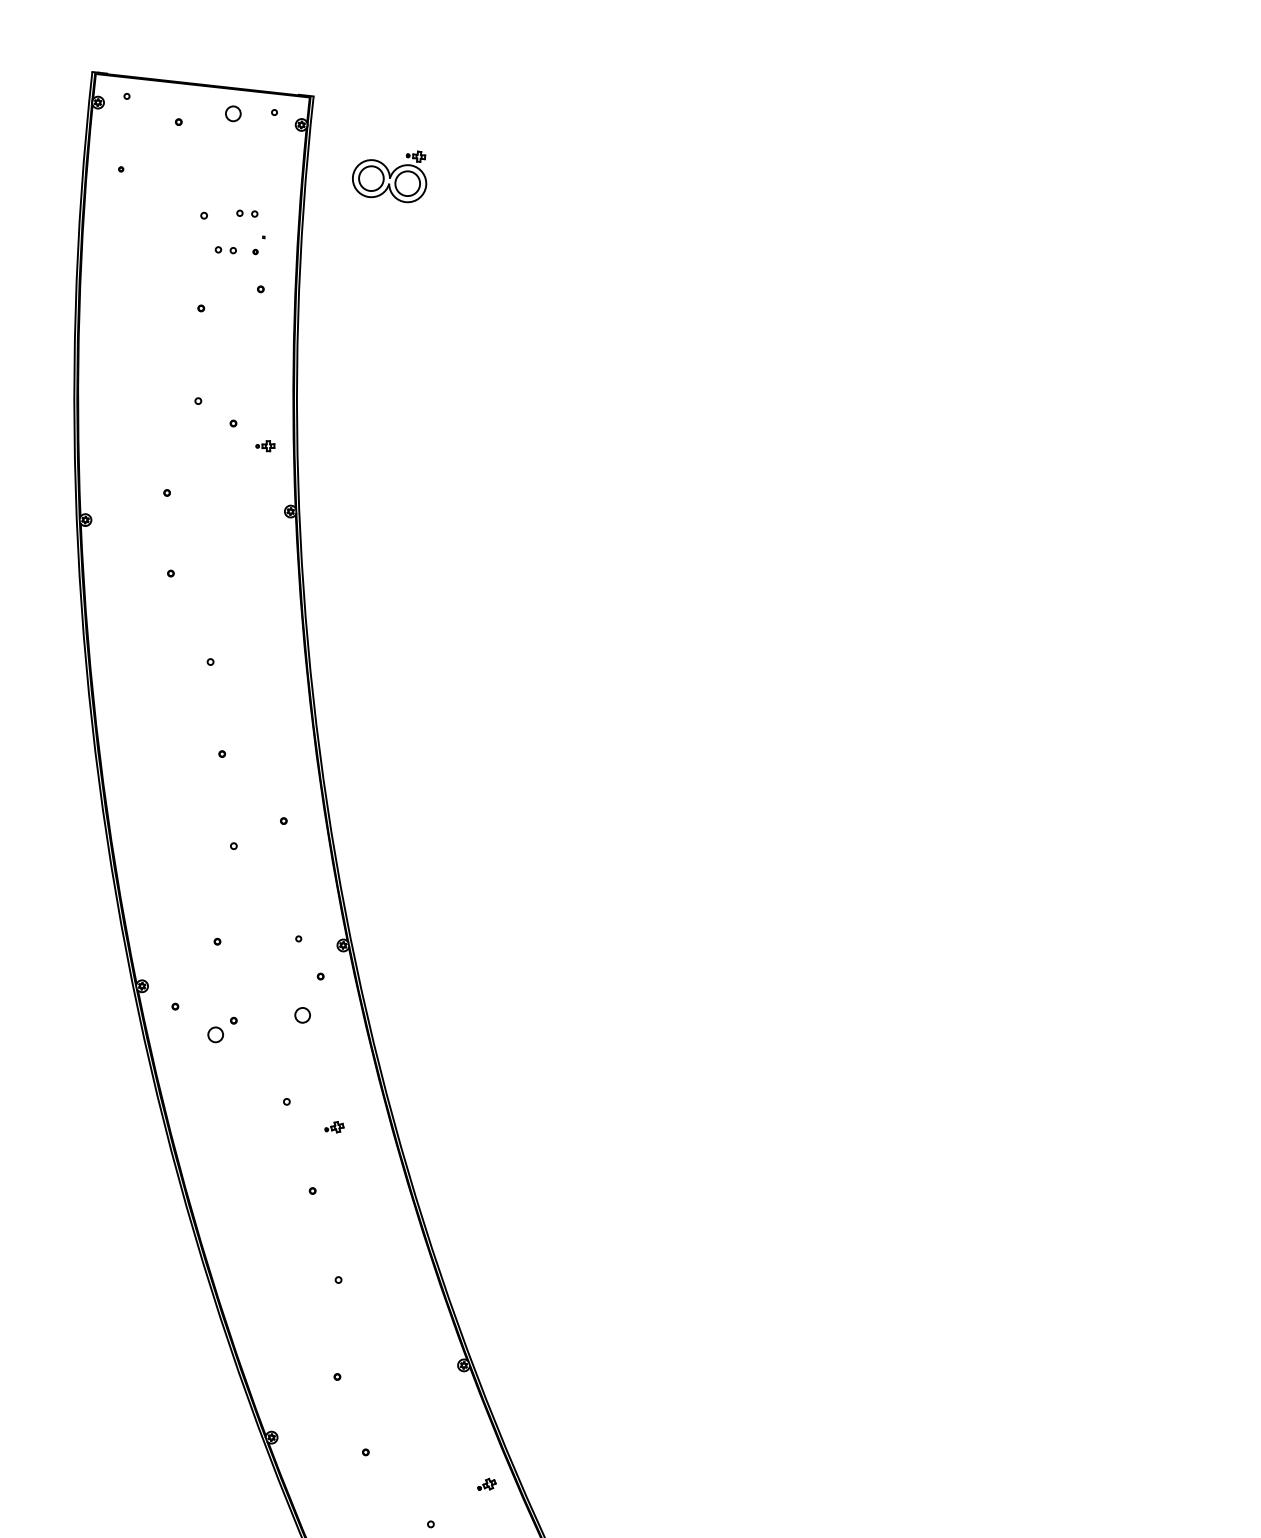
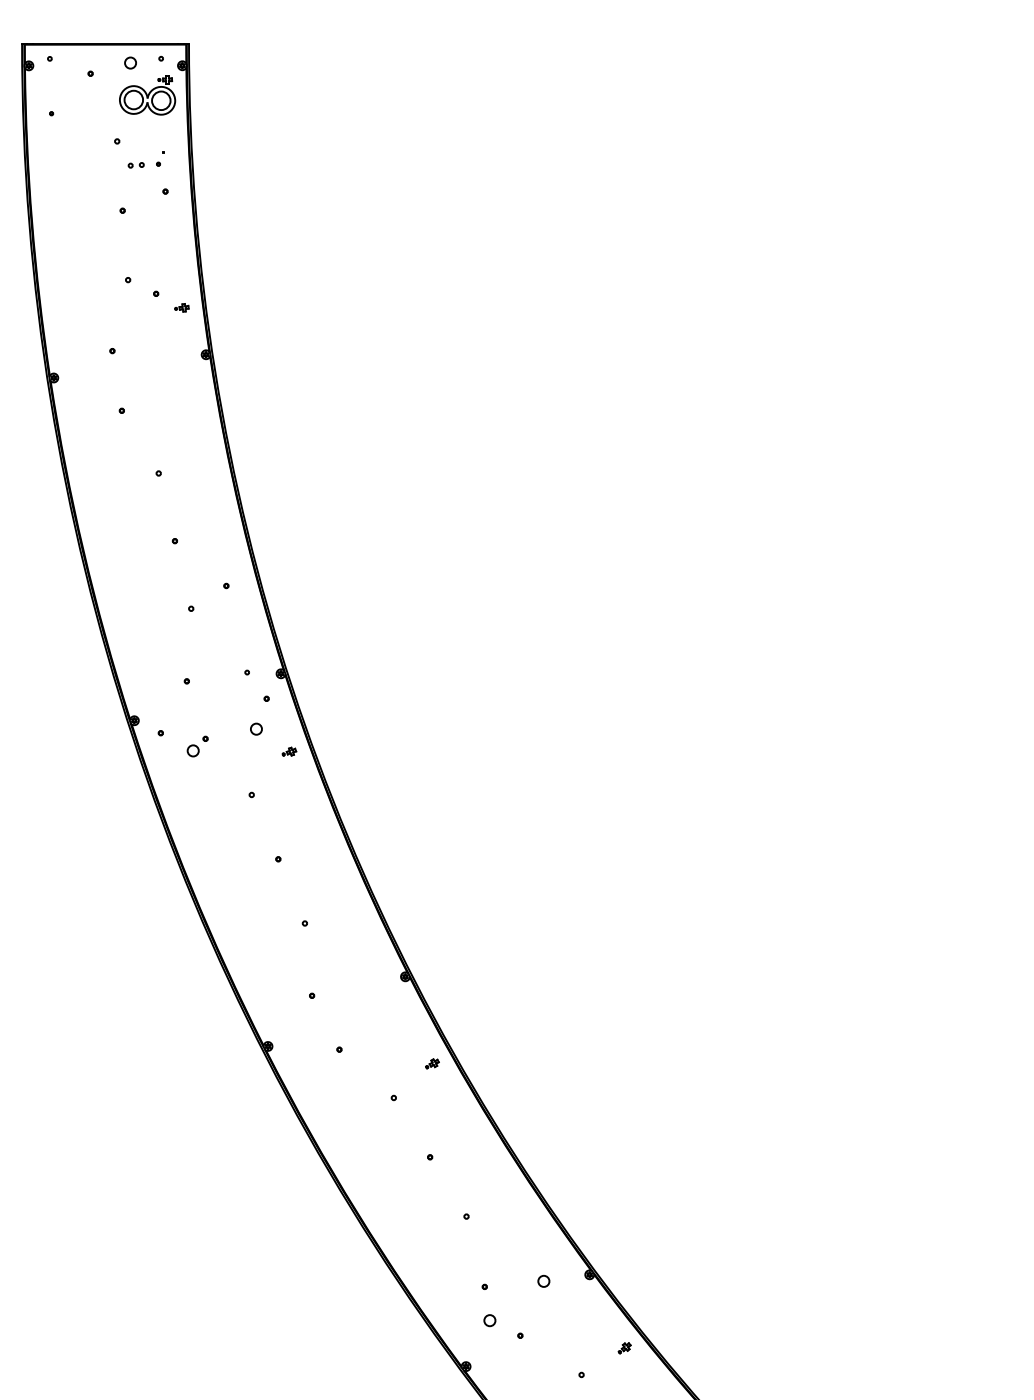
part: (390, 174) -> (147, 95), moved
part: (246, 213) -> (148, 136), removed
part: (334, 1126) -> (289, 751), moved

